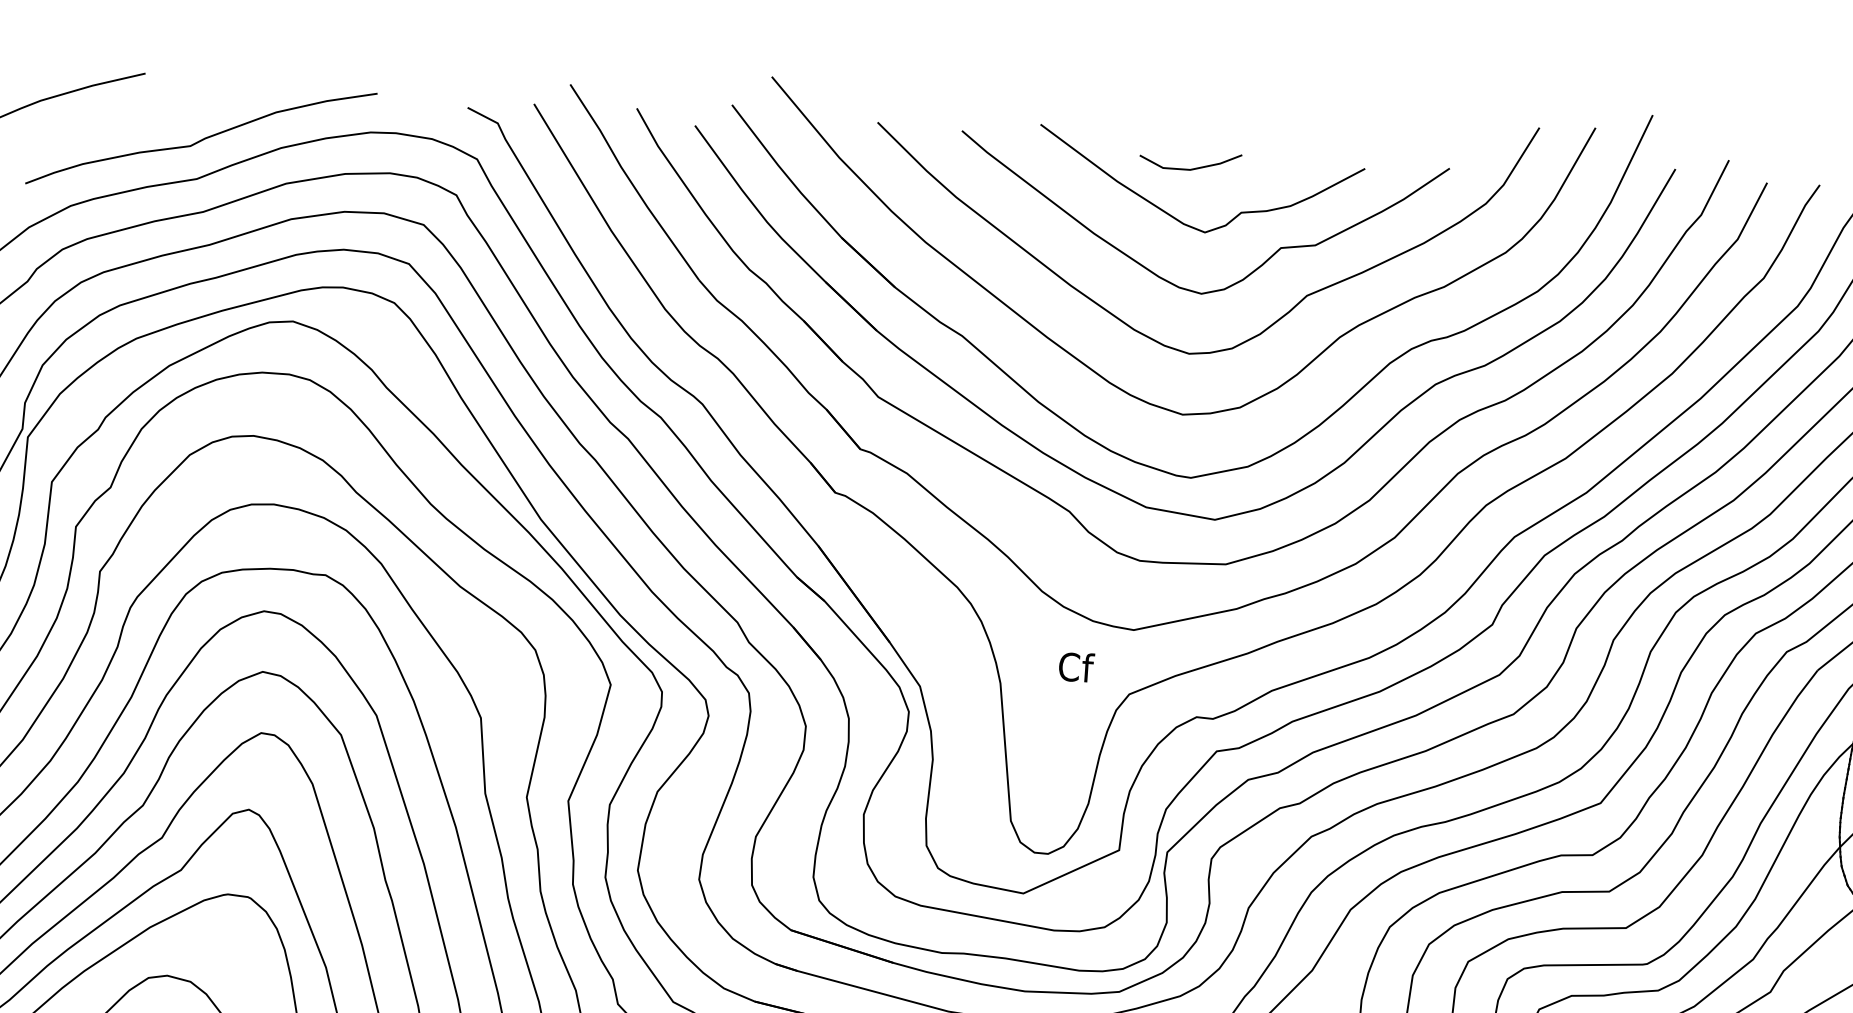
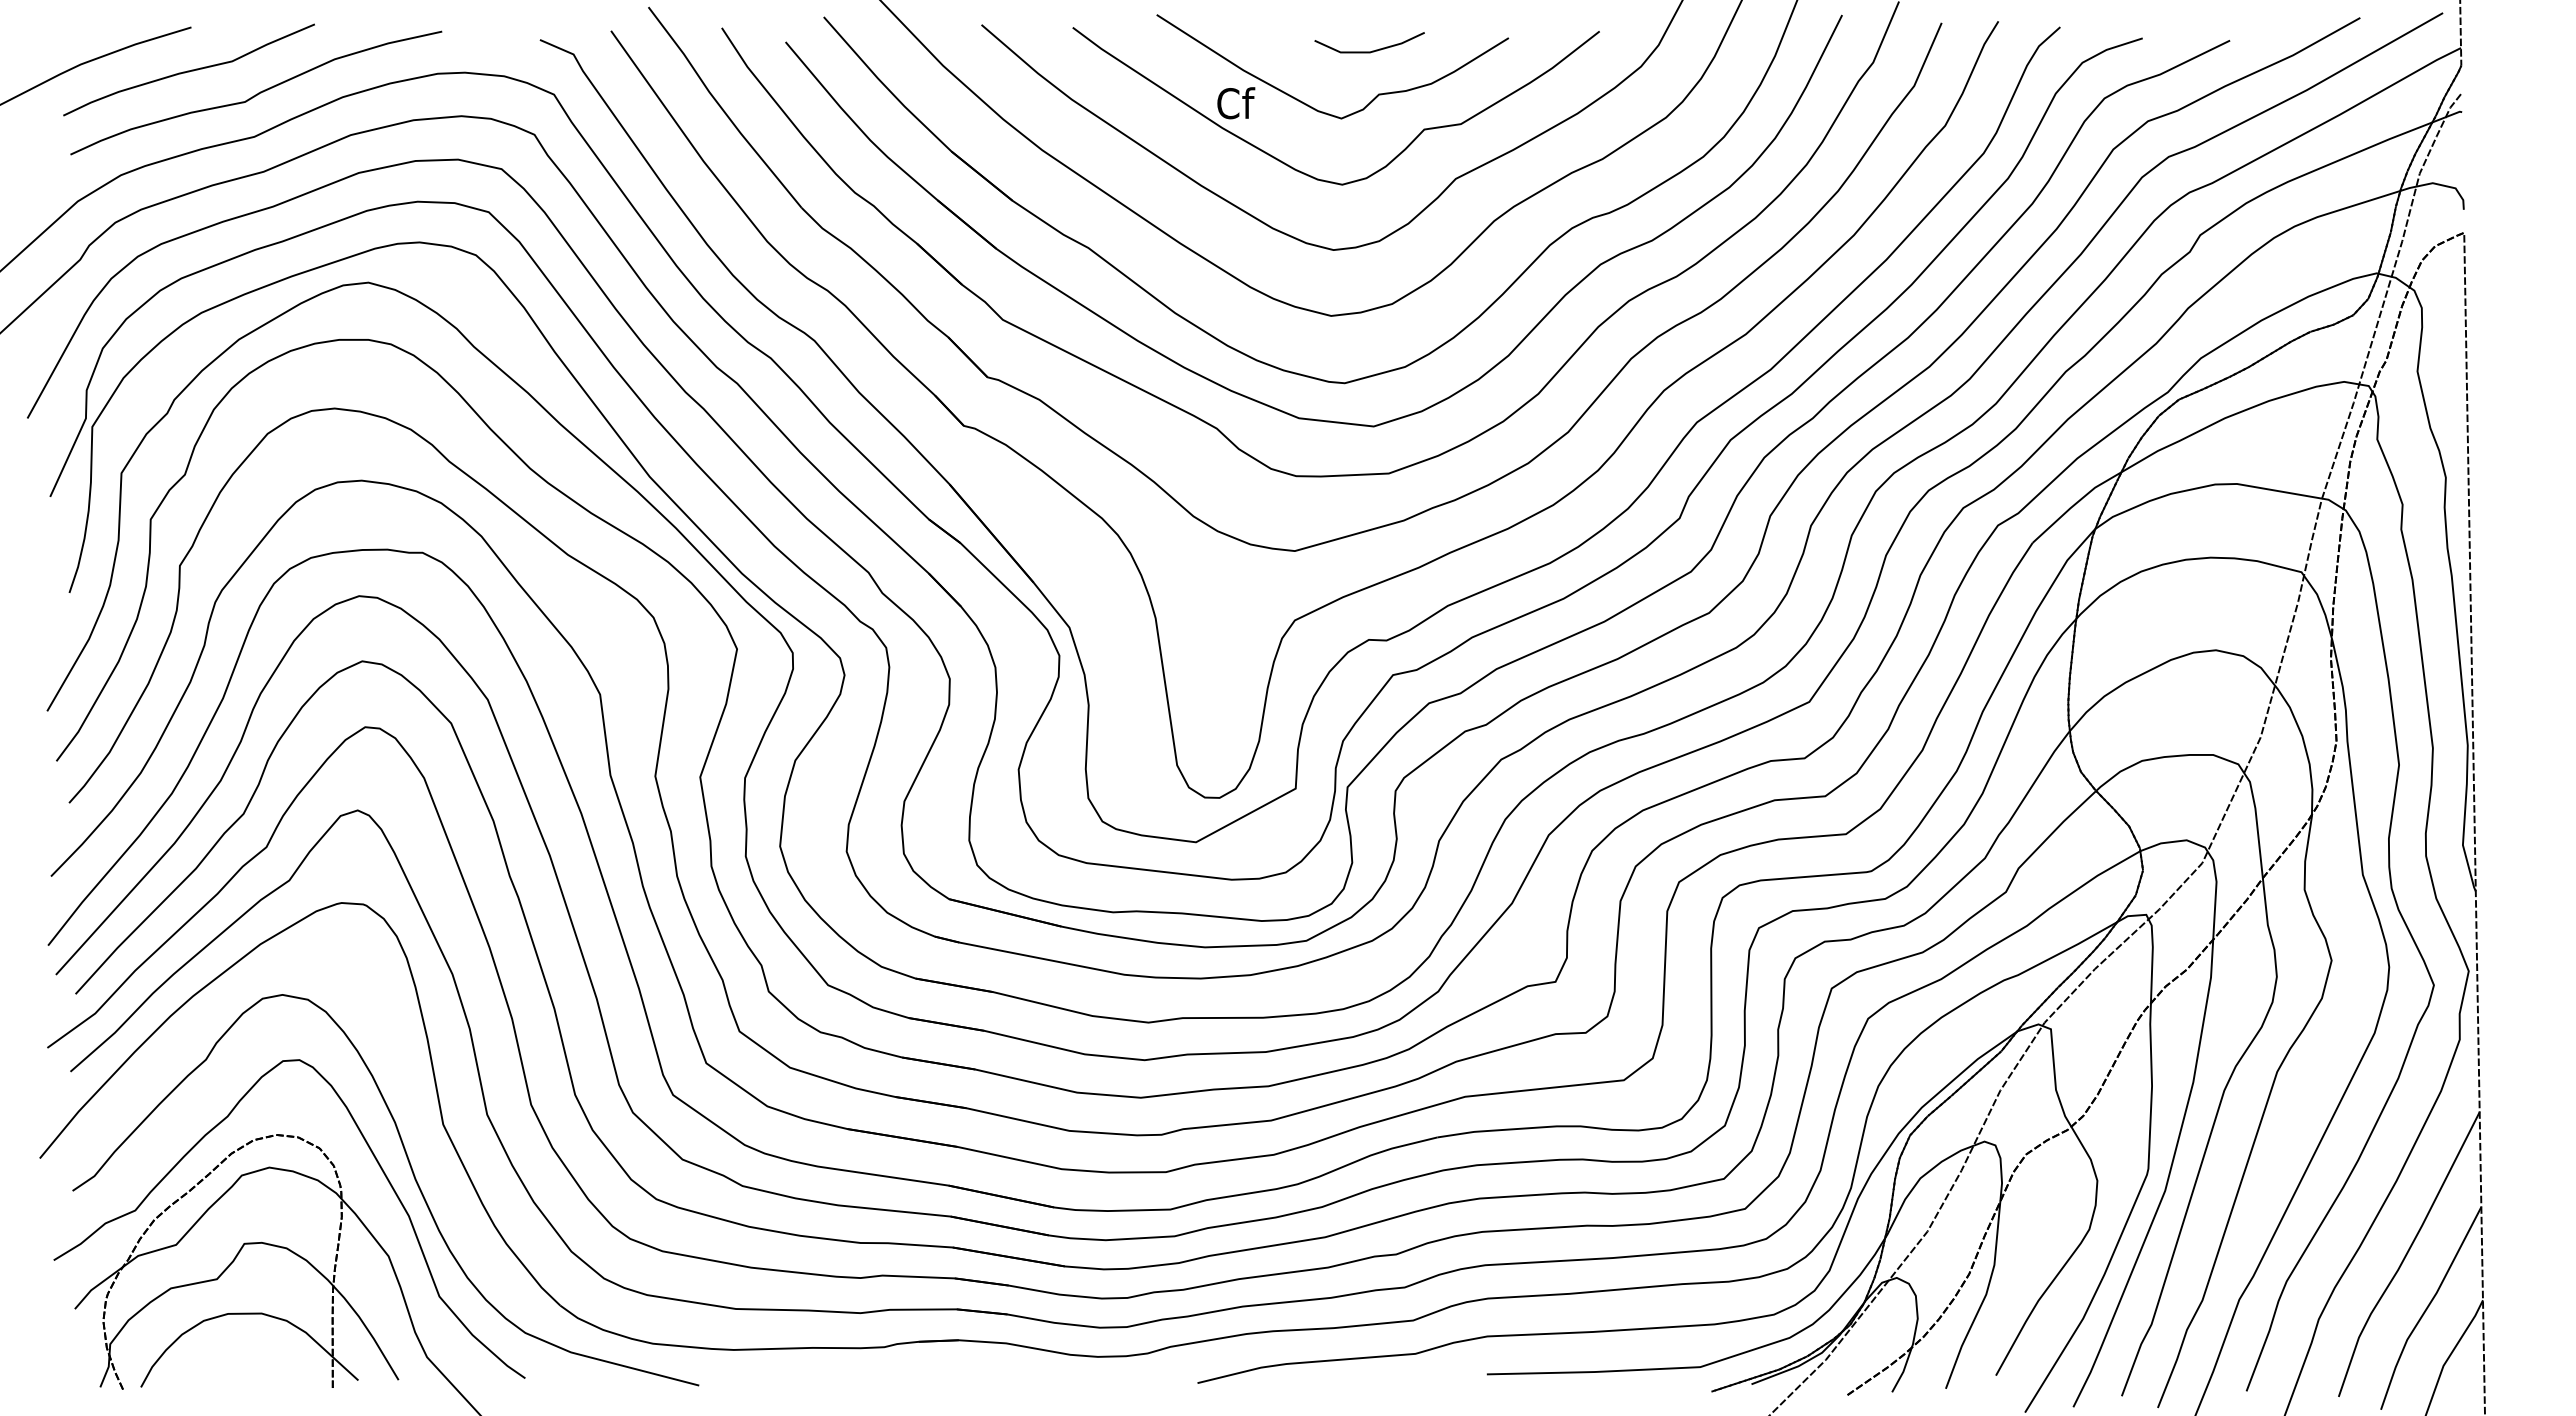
curve: (140, 113) -> (188, 70), added
line: (1192, 168) -> (1372, 50), moved
text: (1076, 667) -> (1236, 103), moved

